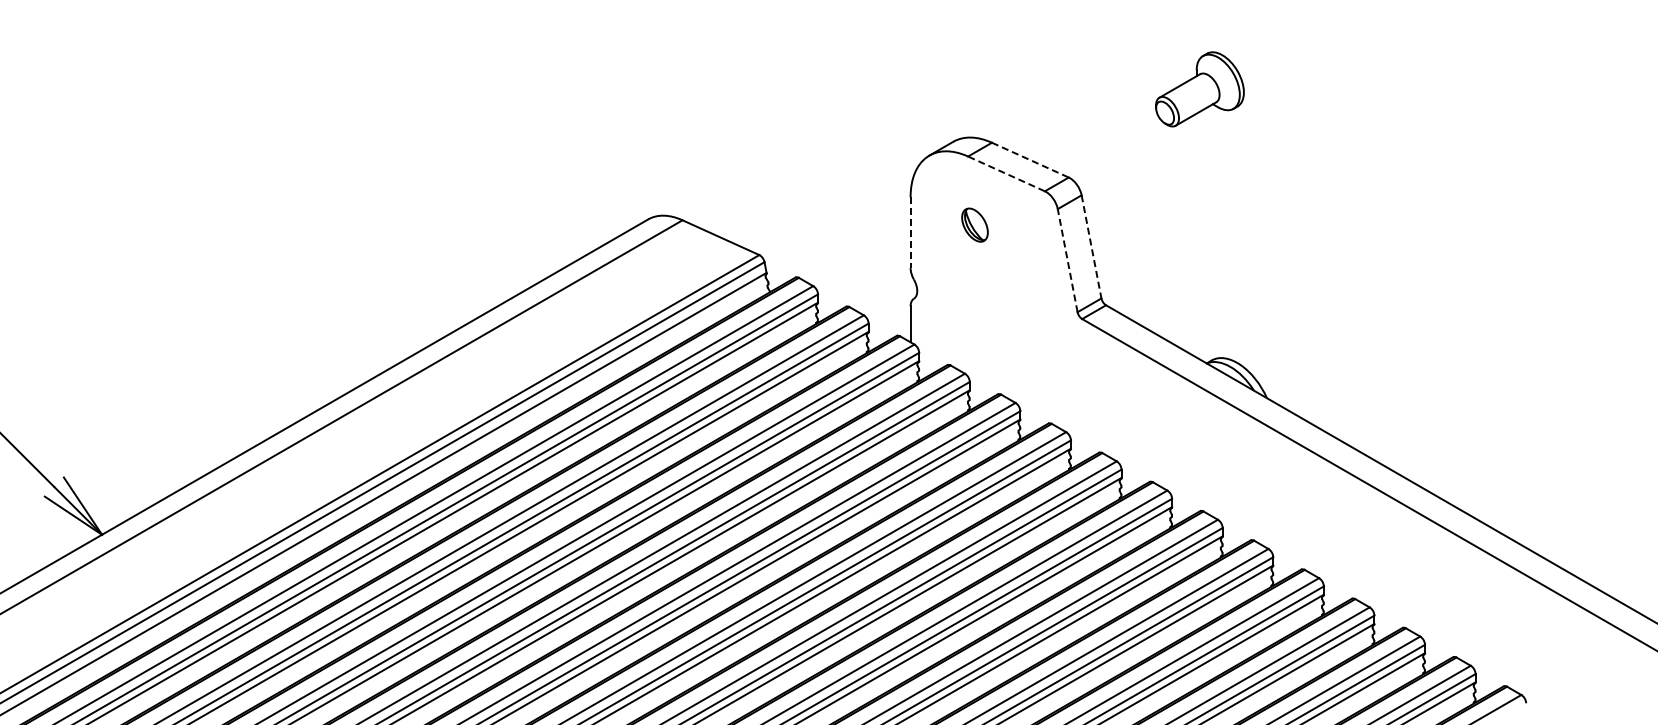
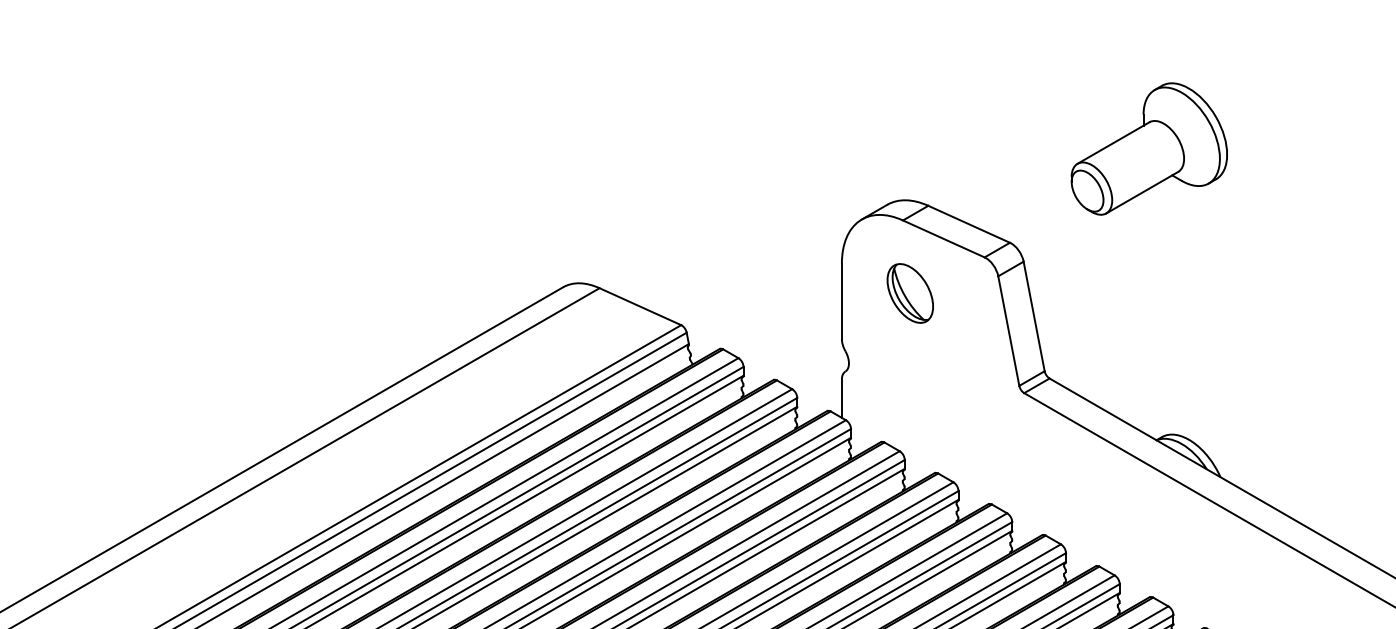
part: (1199, 89) -> (1148, 149), size x1.67
line: (1030, 160) -> (969, 224), dashed -> solid
line: (1006, 173) -> (943, 238), dashed -> solid
part: (974, 224) -> (909, 292), size x1.67
line: (910, 233) -> (841, 302), dashed -> solid
line: (1091, 247) -> (1034, 317), dashed -> solid
line: (1067, 260) -> (1008, 330), dashed -> solid

